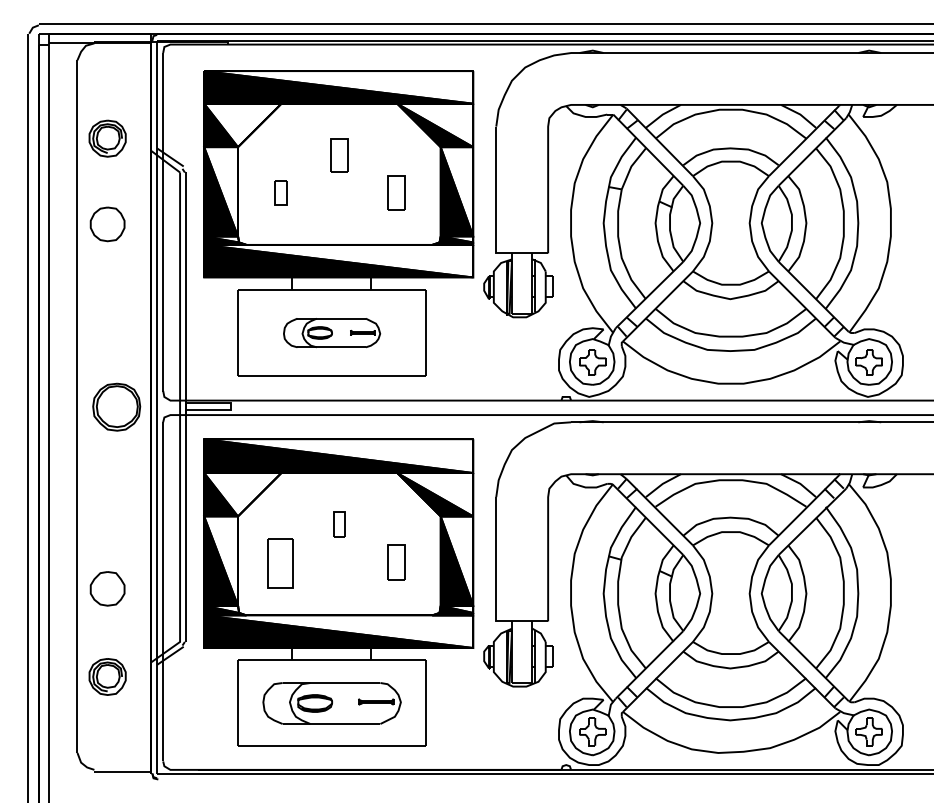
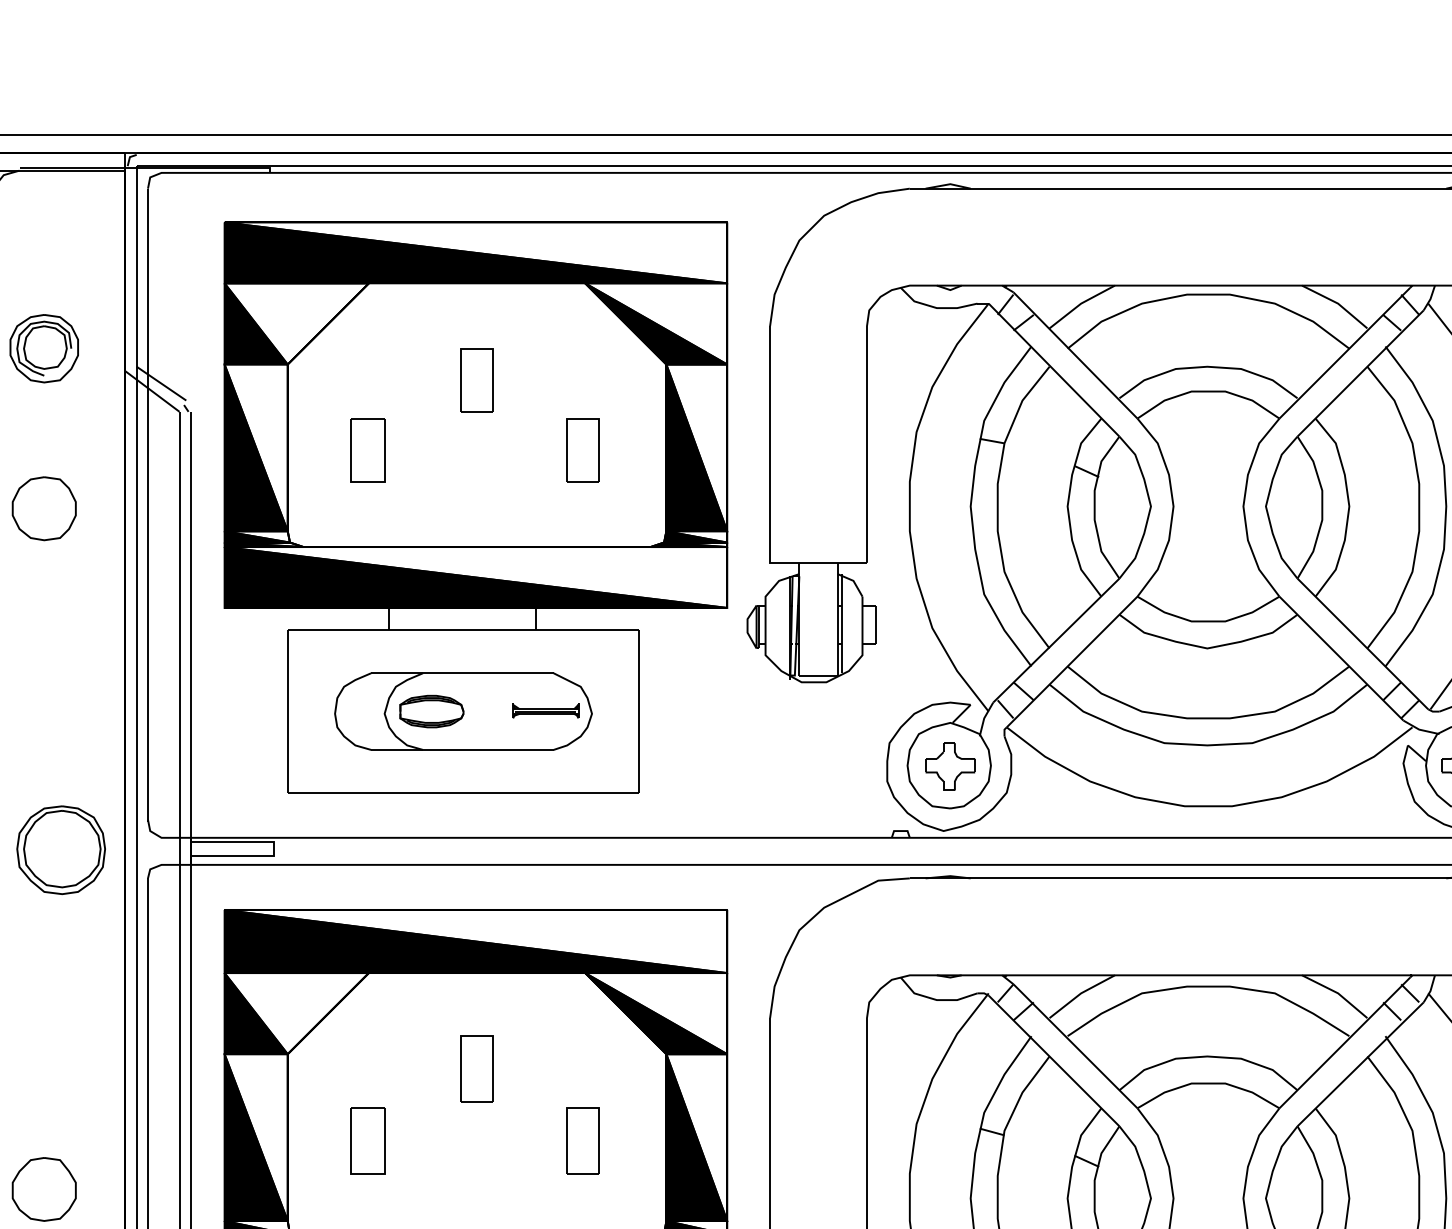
part: (280, 192) -> (367, 449), size x1.43
part: (331, 332) -> (462, 710), size x1.43
part: (339, 524) -> (477, 1069), size x1.43
part: (280, 562) -> (367, 1140), size x0.71

